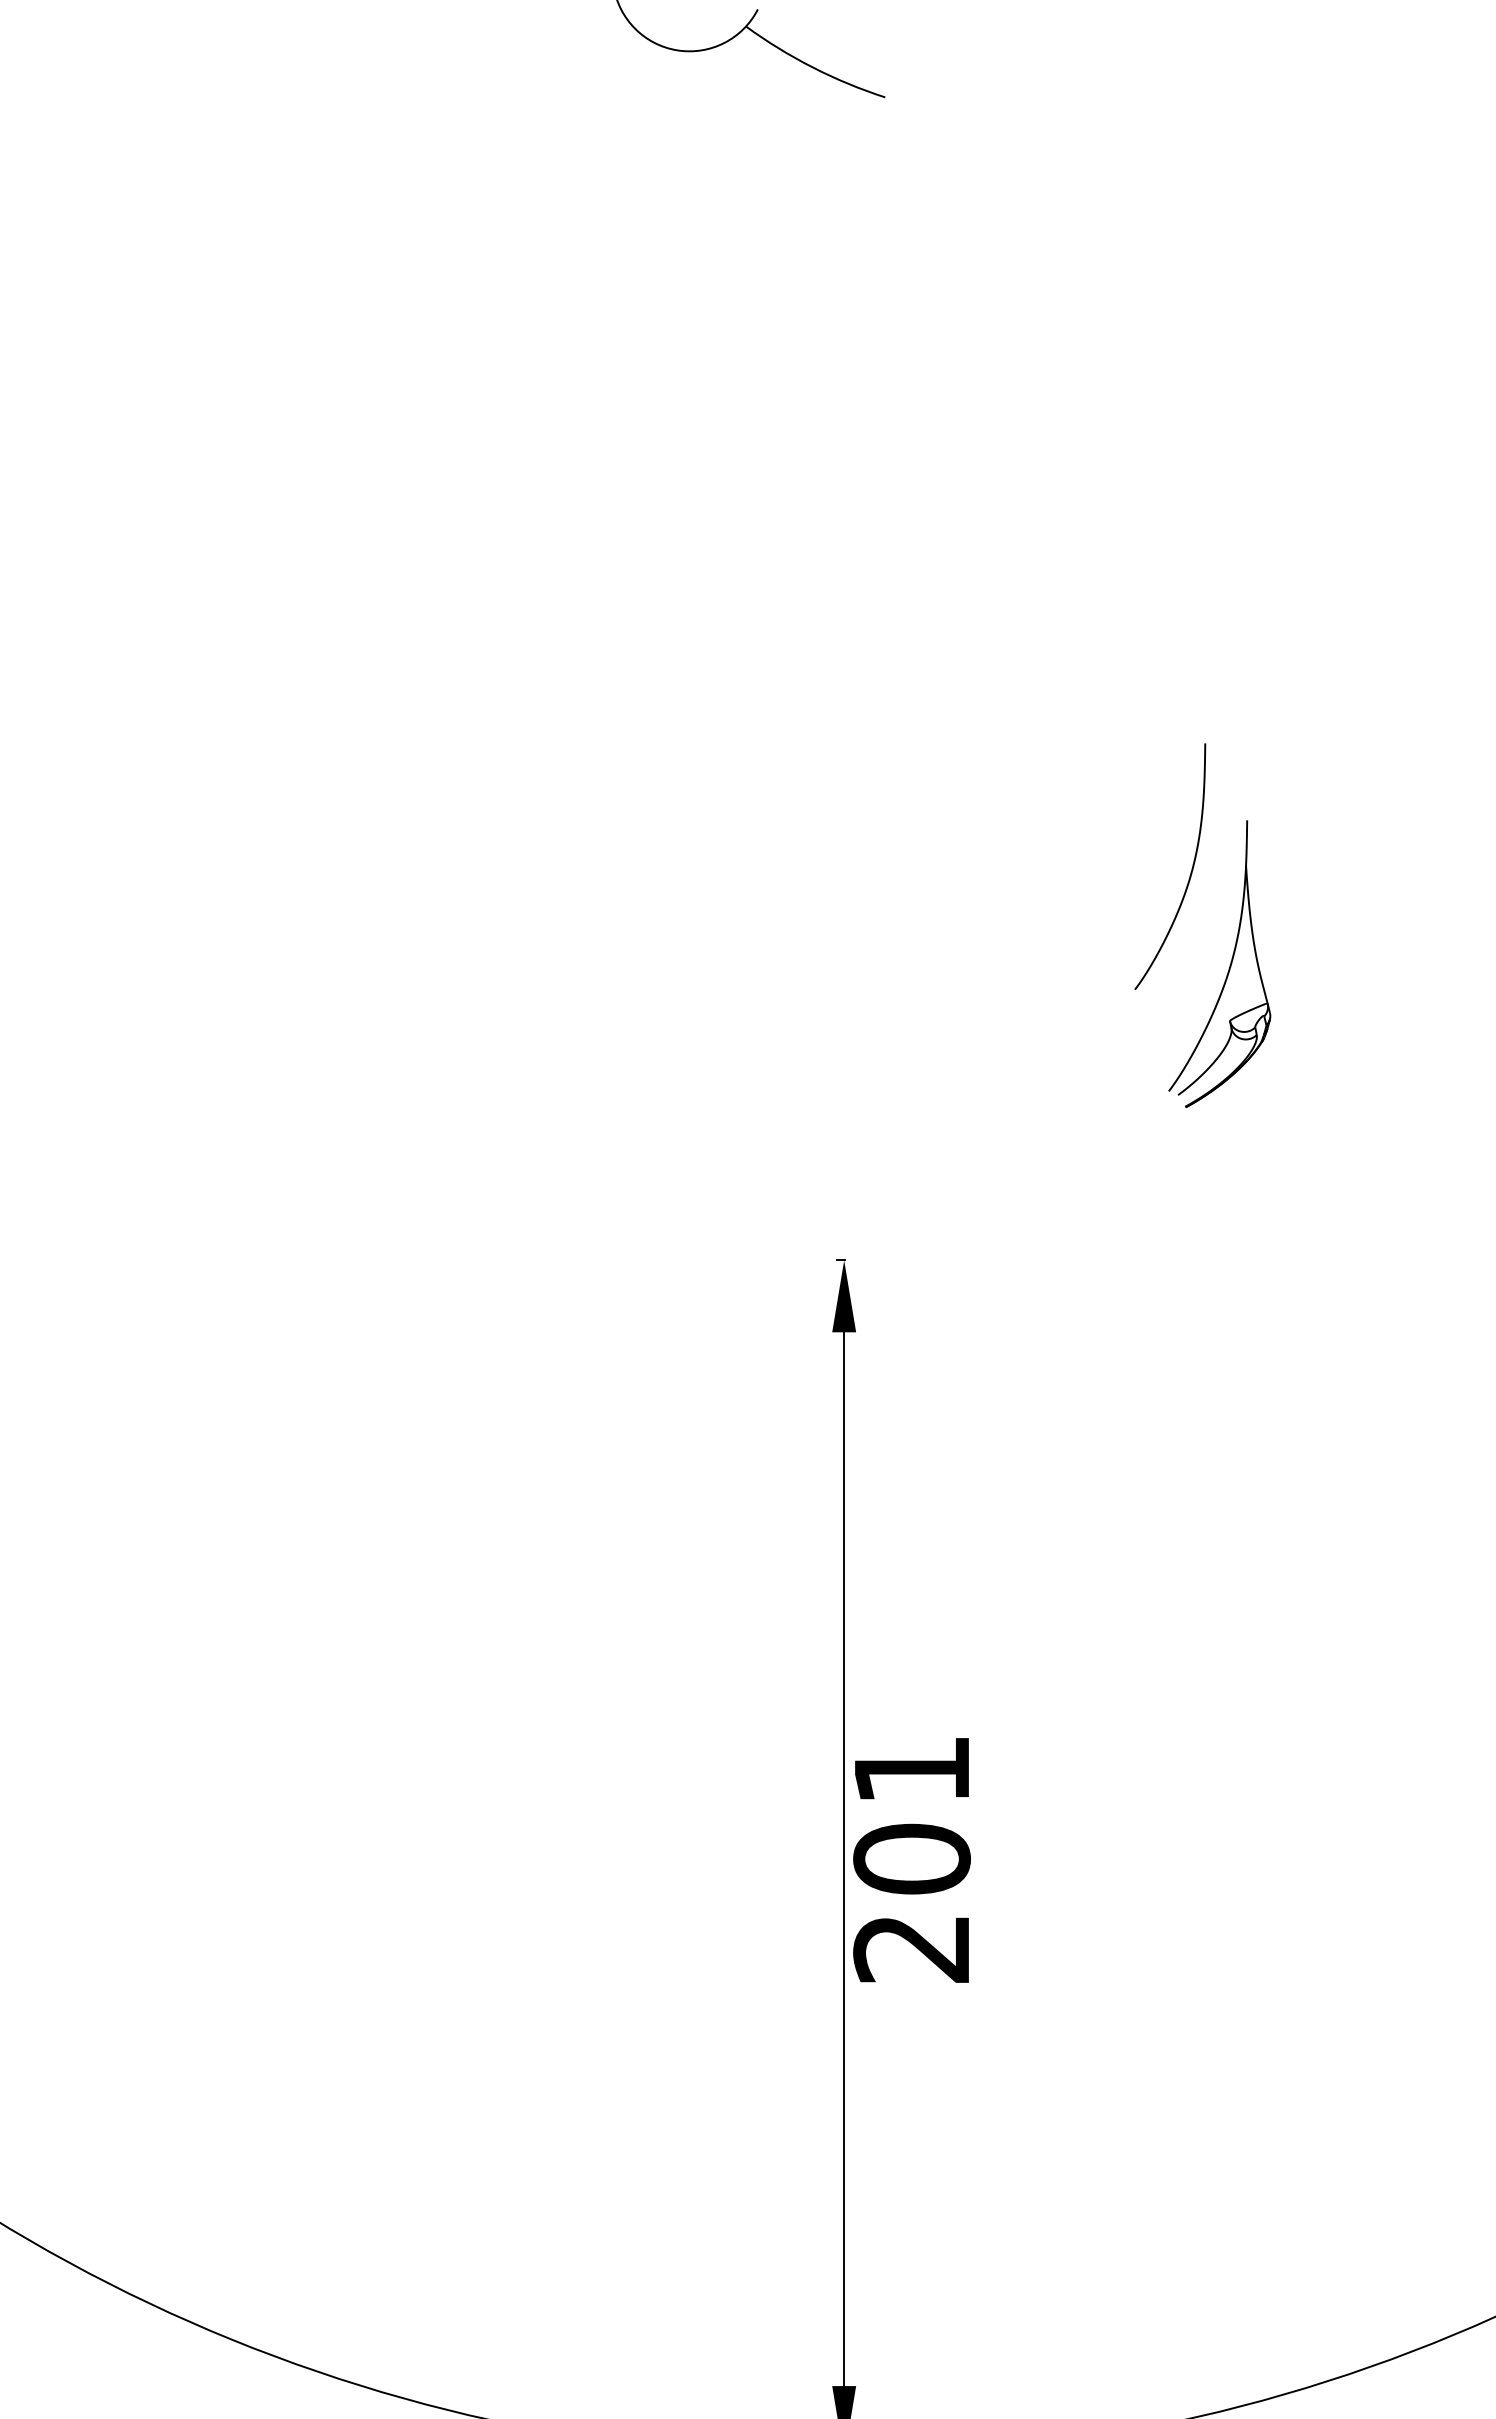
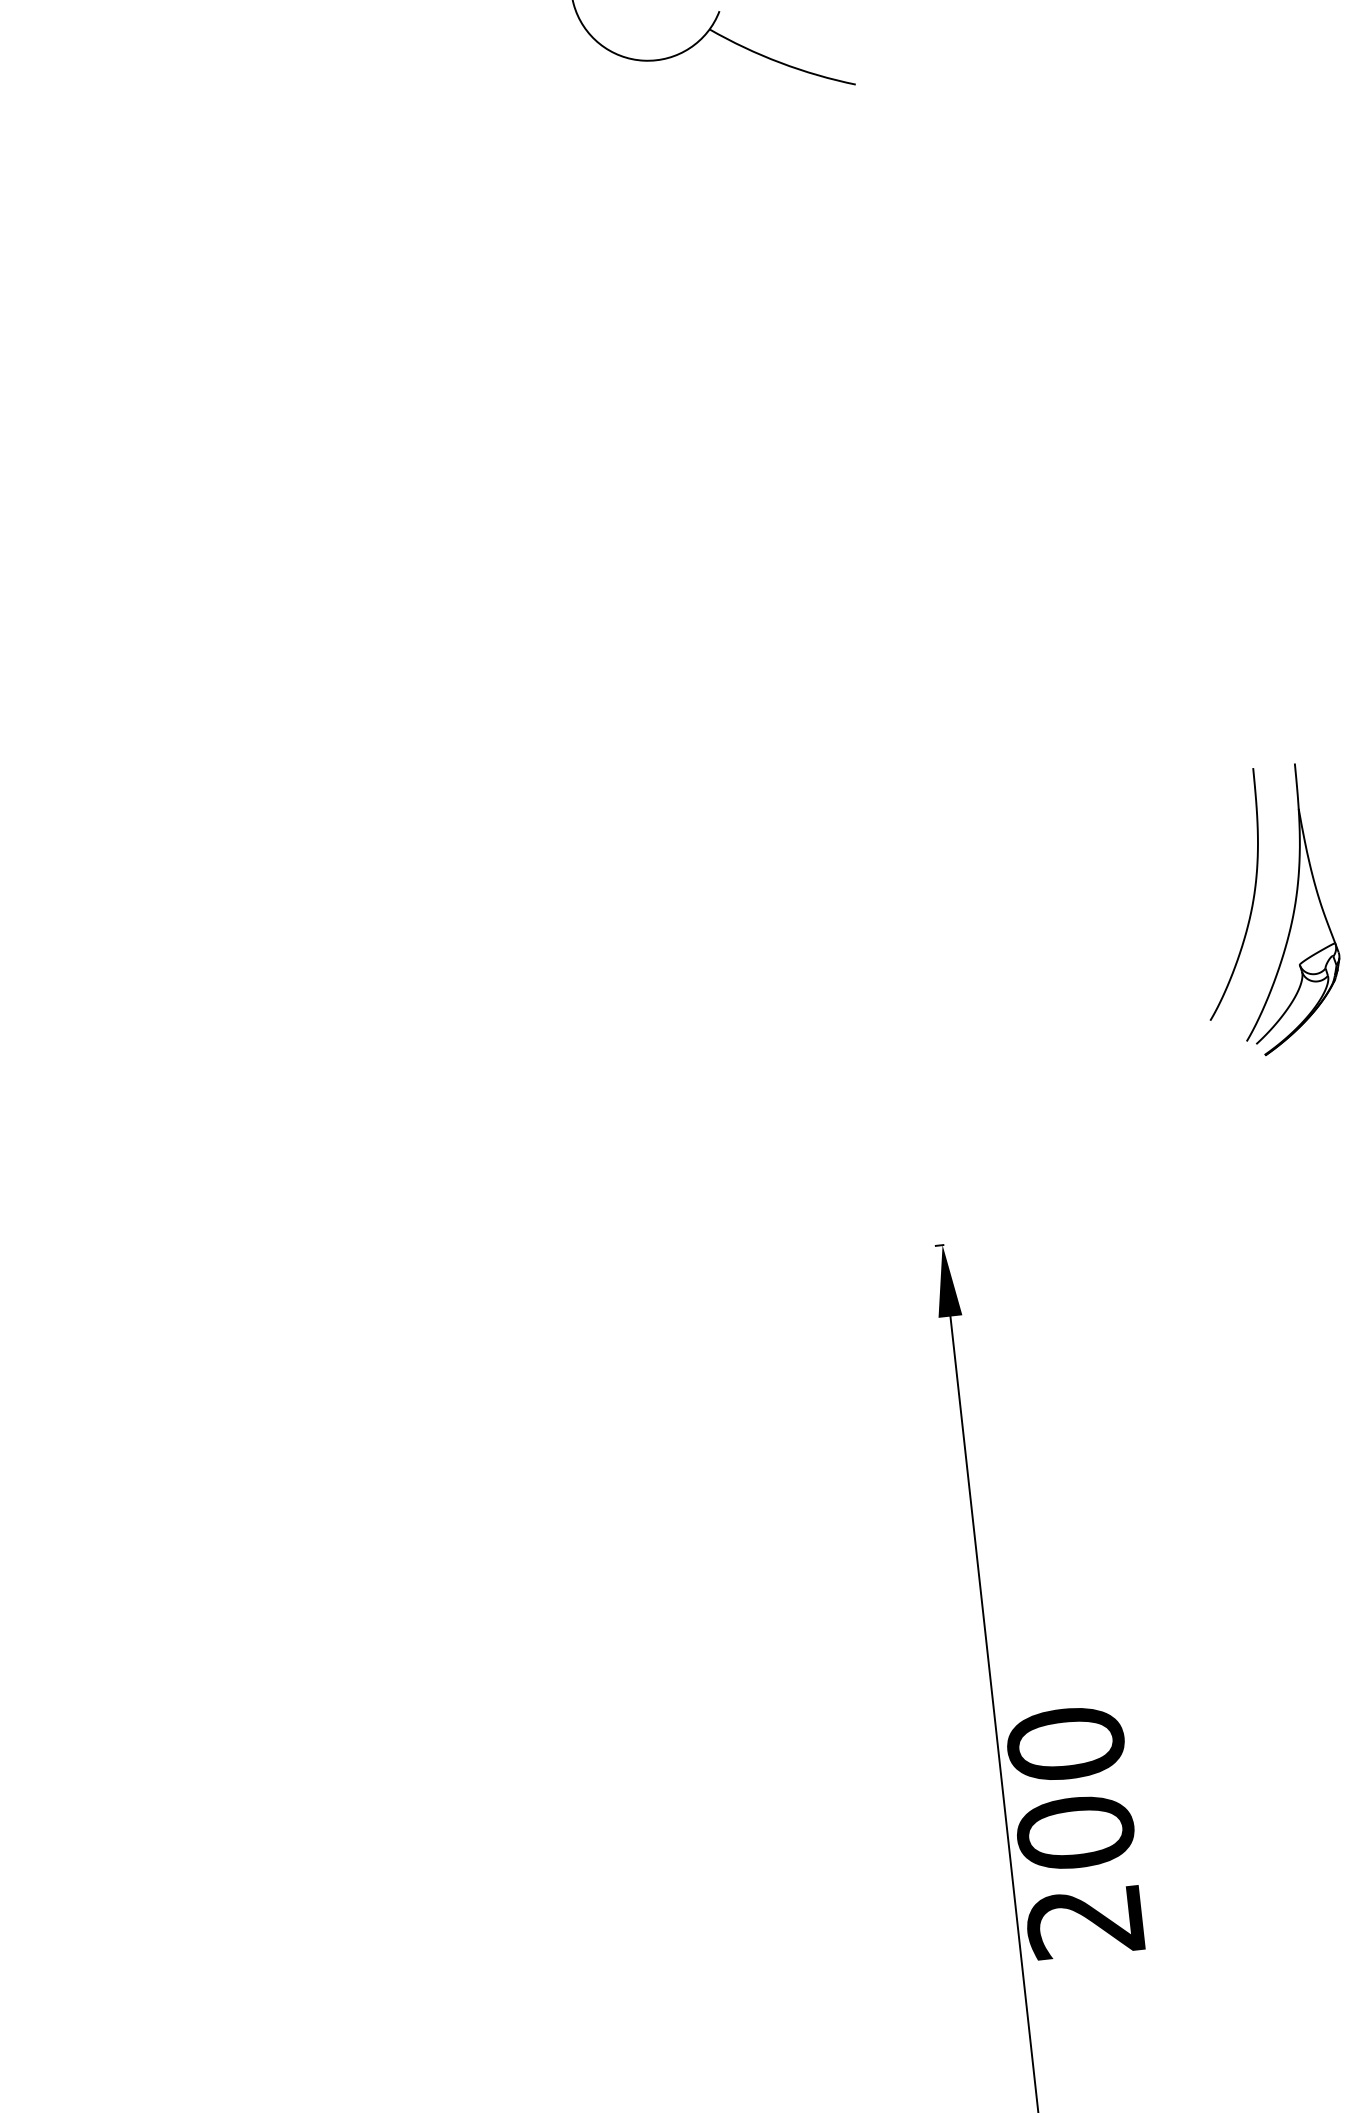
curve: (1190, 872) -> (1252, 898), moved
text: (911, 1769) -> (1065, 1743), 201 -> 200

